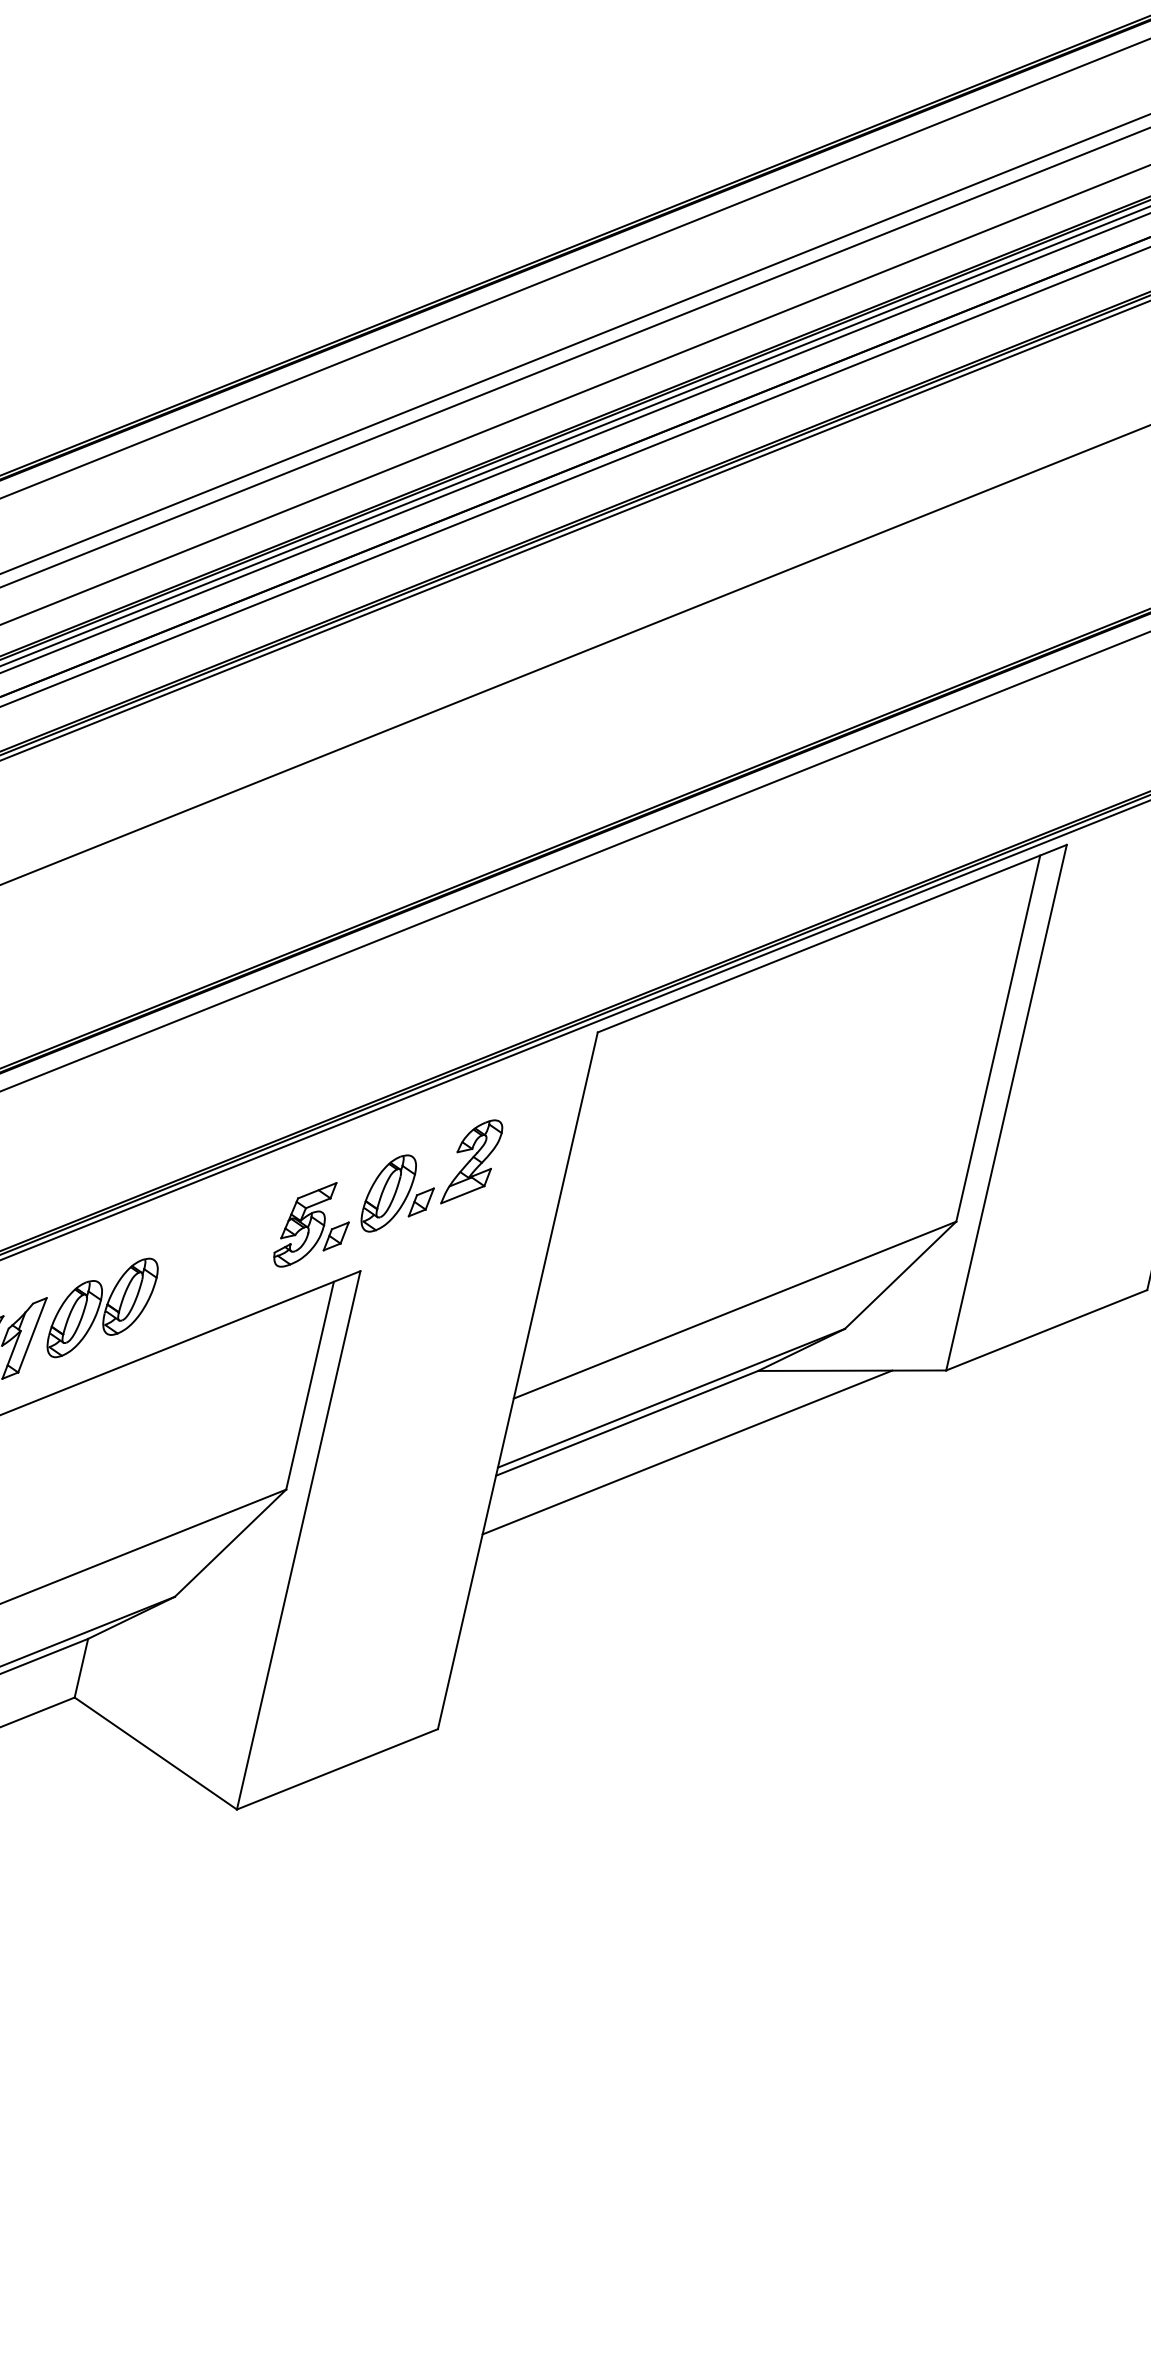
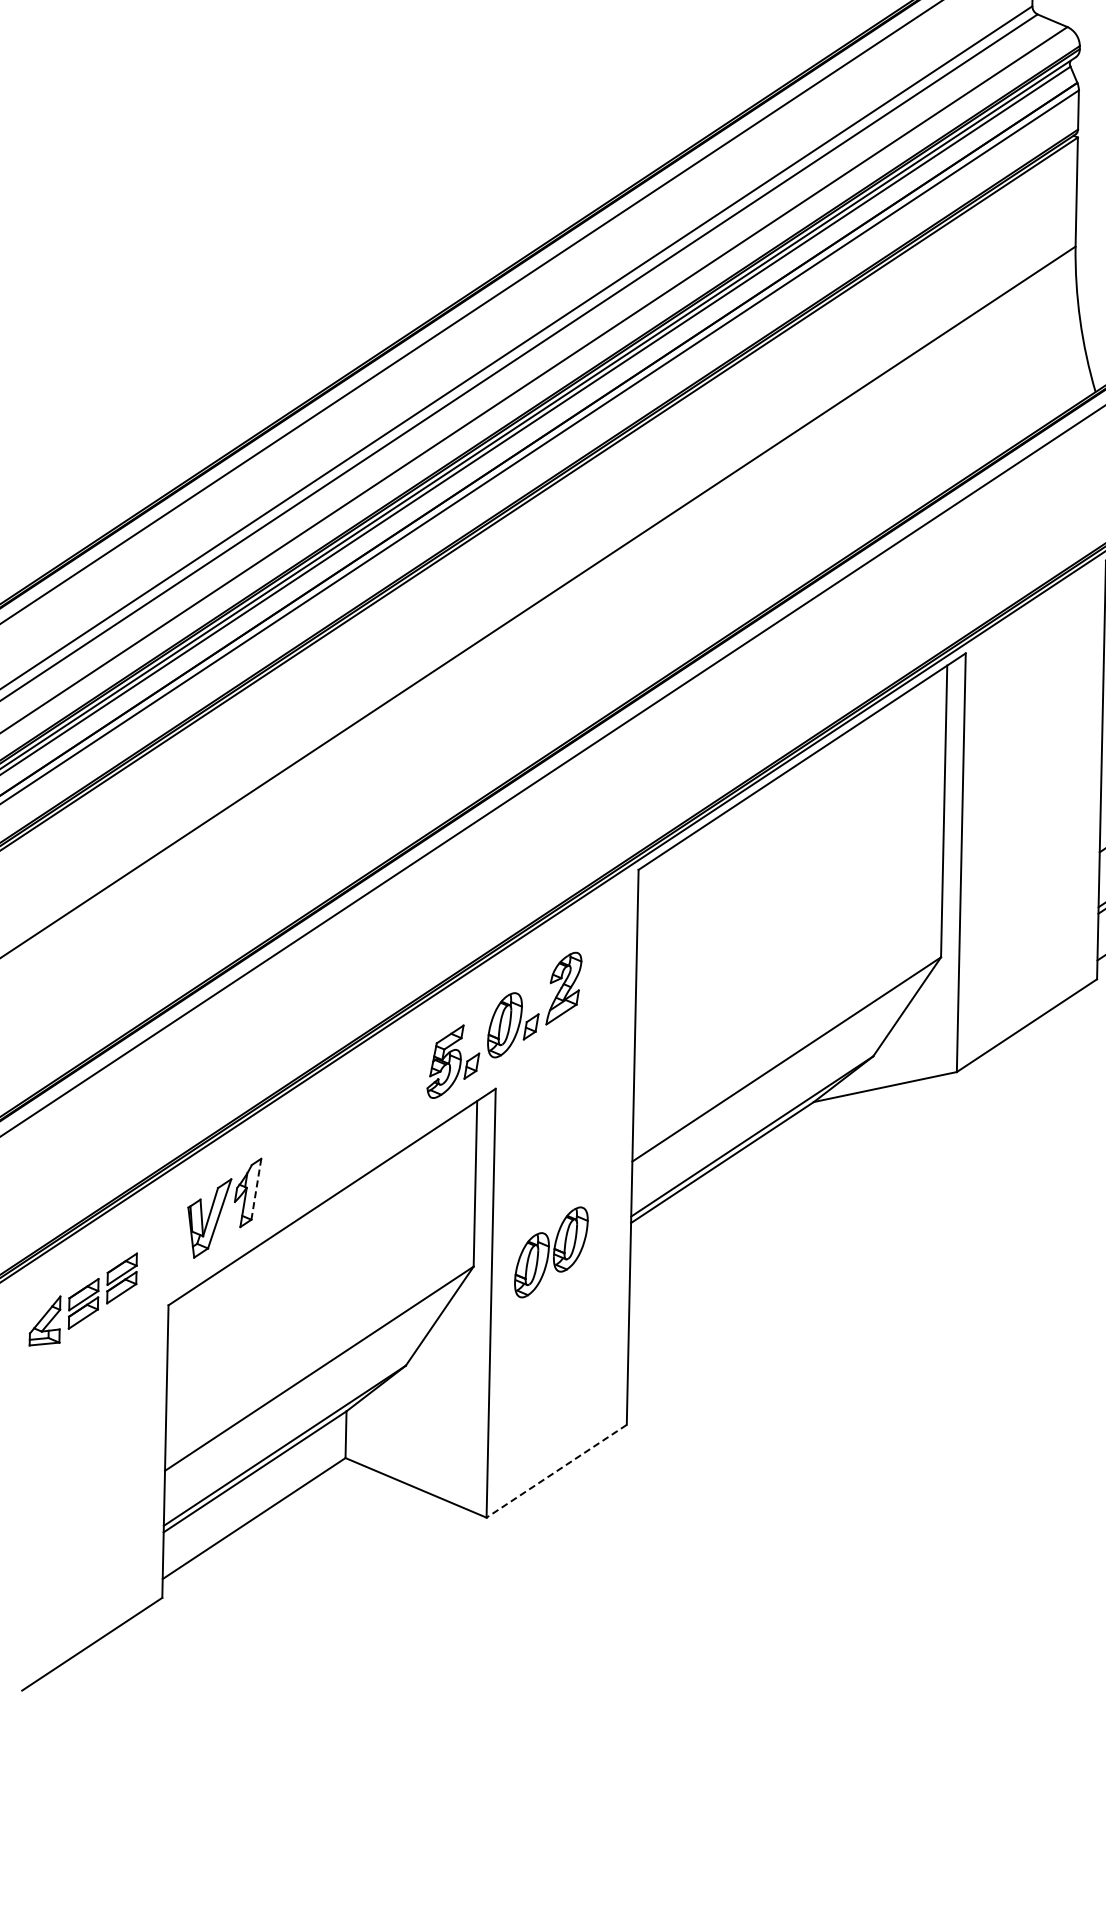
part: (102, 1308) -> (551, 1252), moved
line: (32, 1335) -> (256, 1189), solid -> dashed
line: (687, 1451) -> (772, 1174), removed
line: (337, 1769) -> (556, 1471), solid -> dashed

